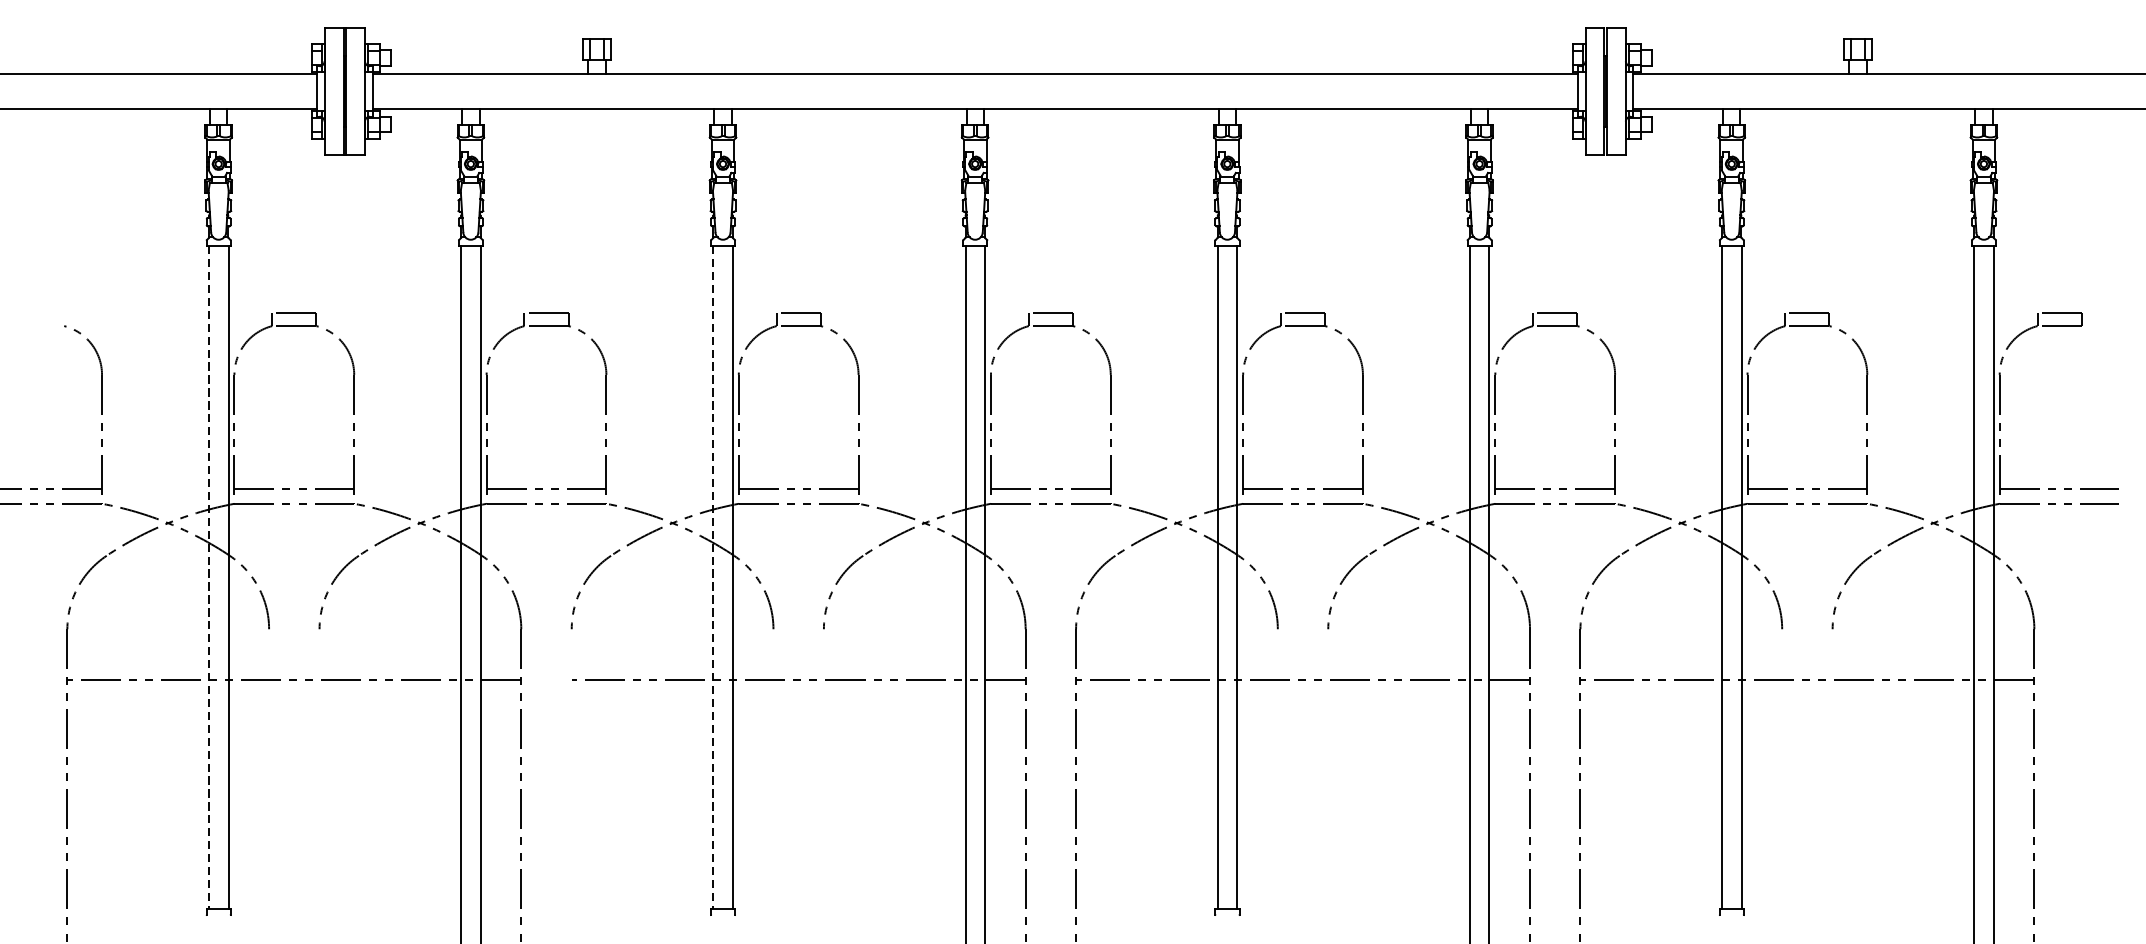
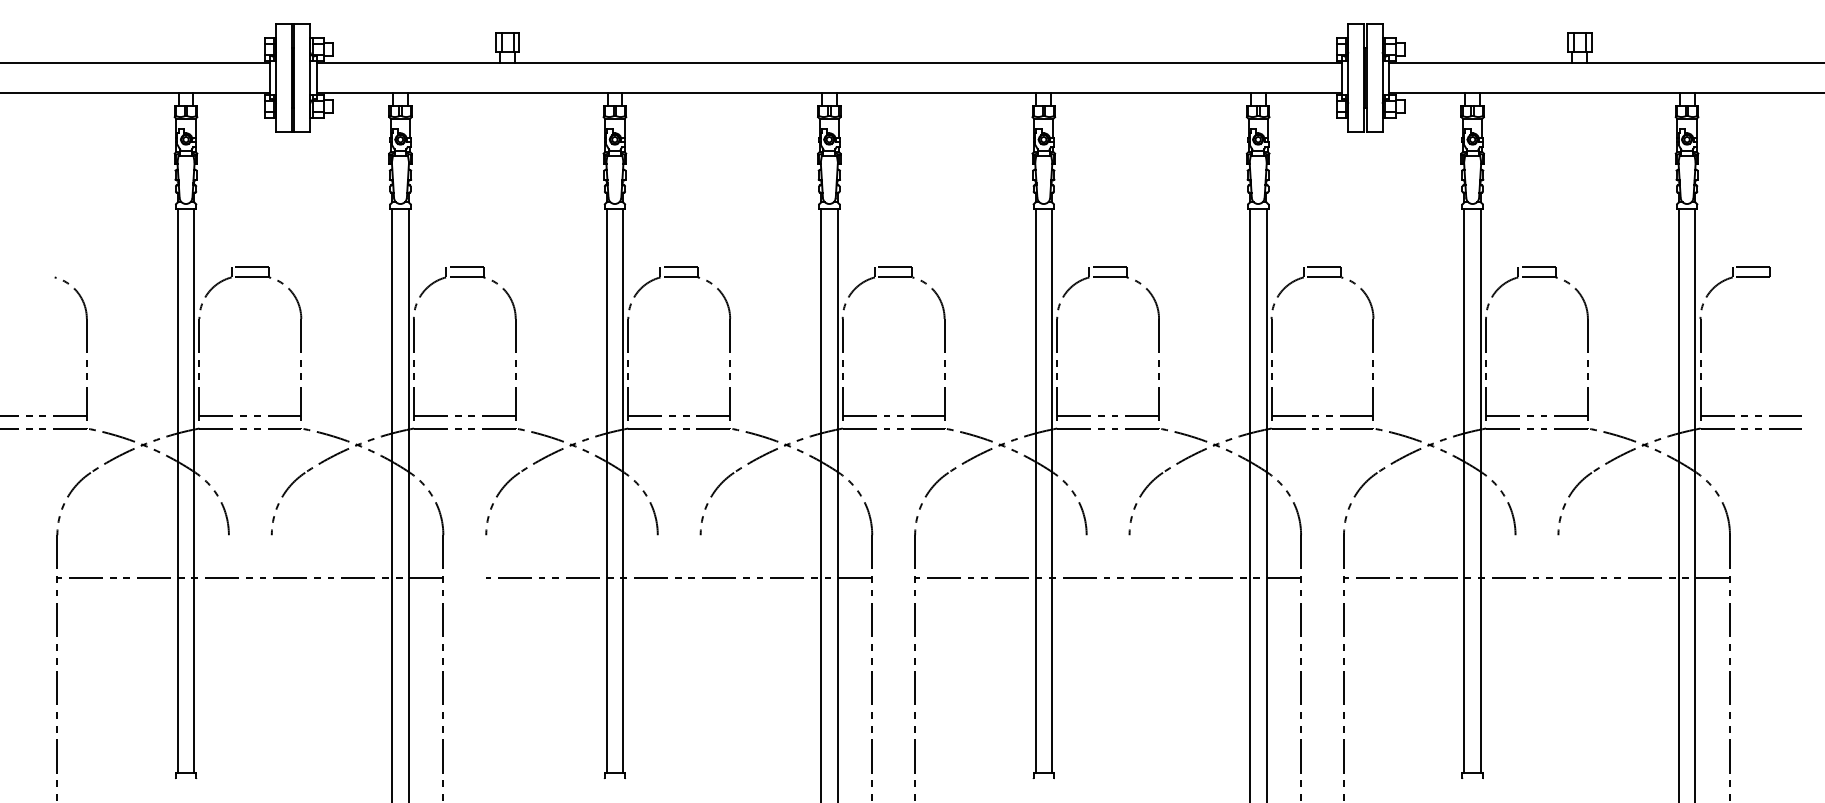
line: (208, 577) -> (177, 491), dashed -> solid
line: (713, 577) -> (606, 491), dashed -> solid

